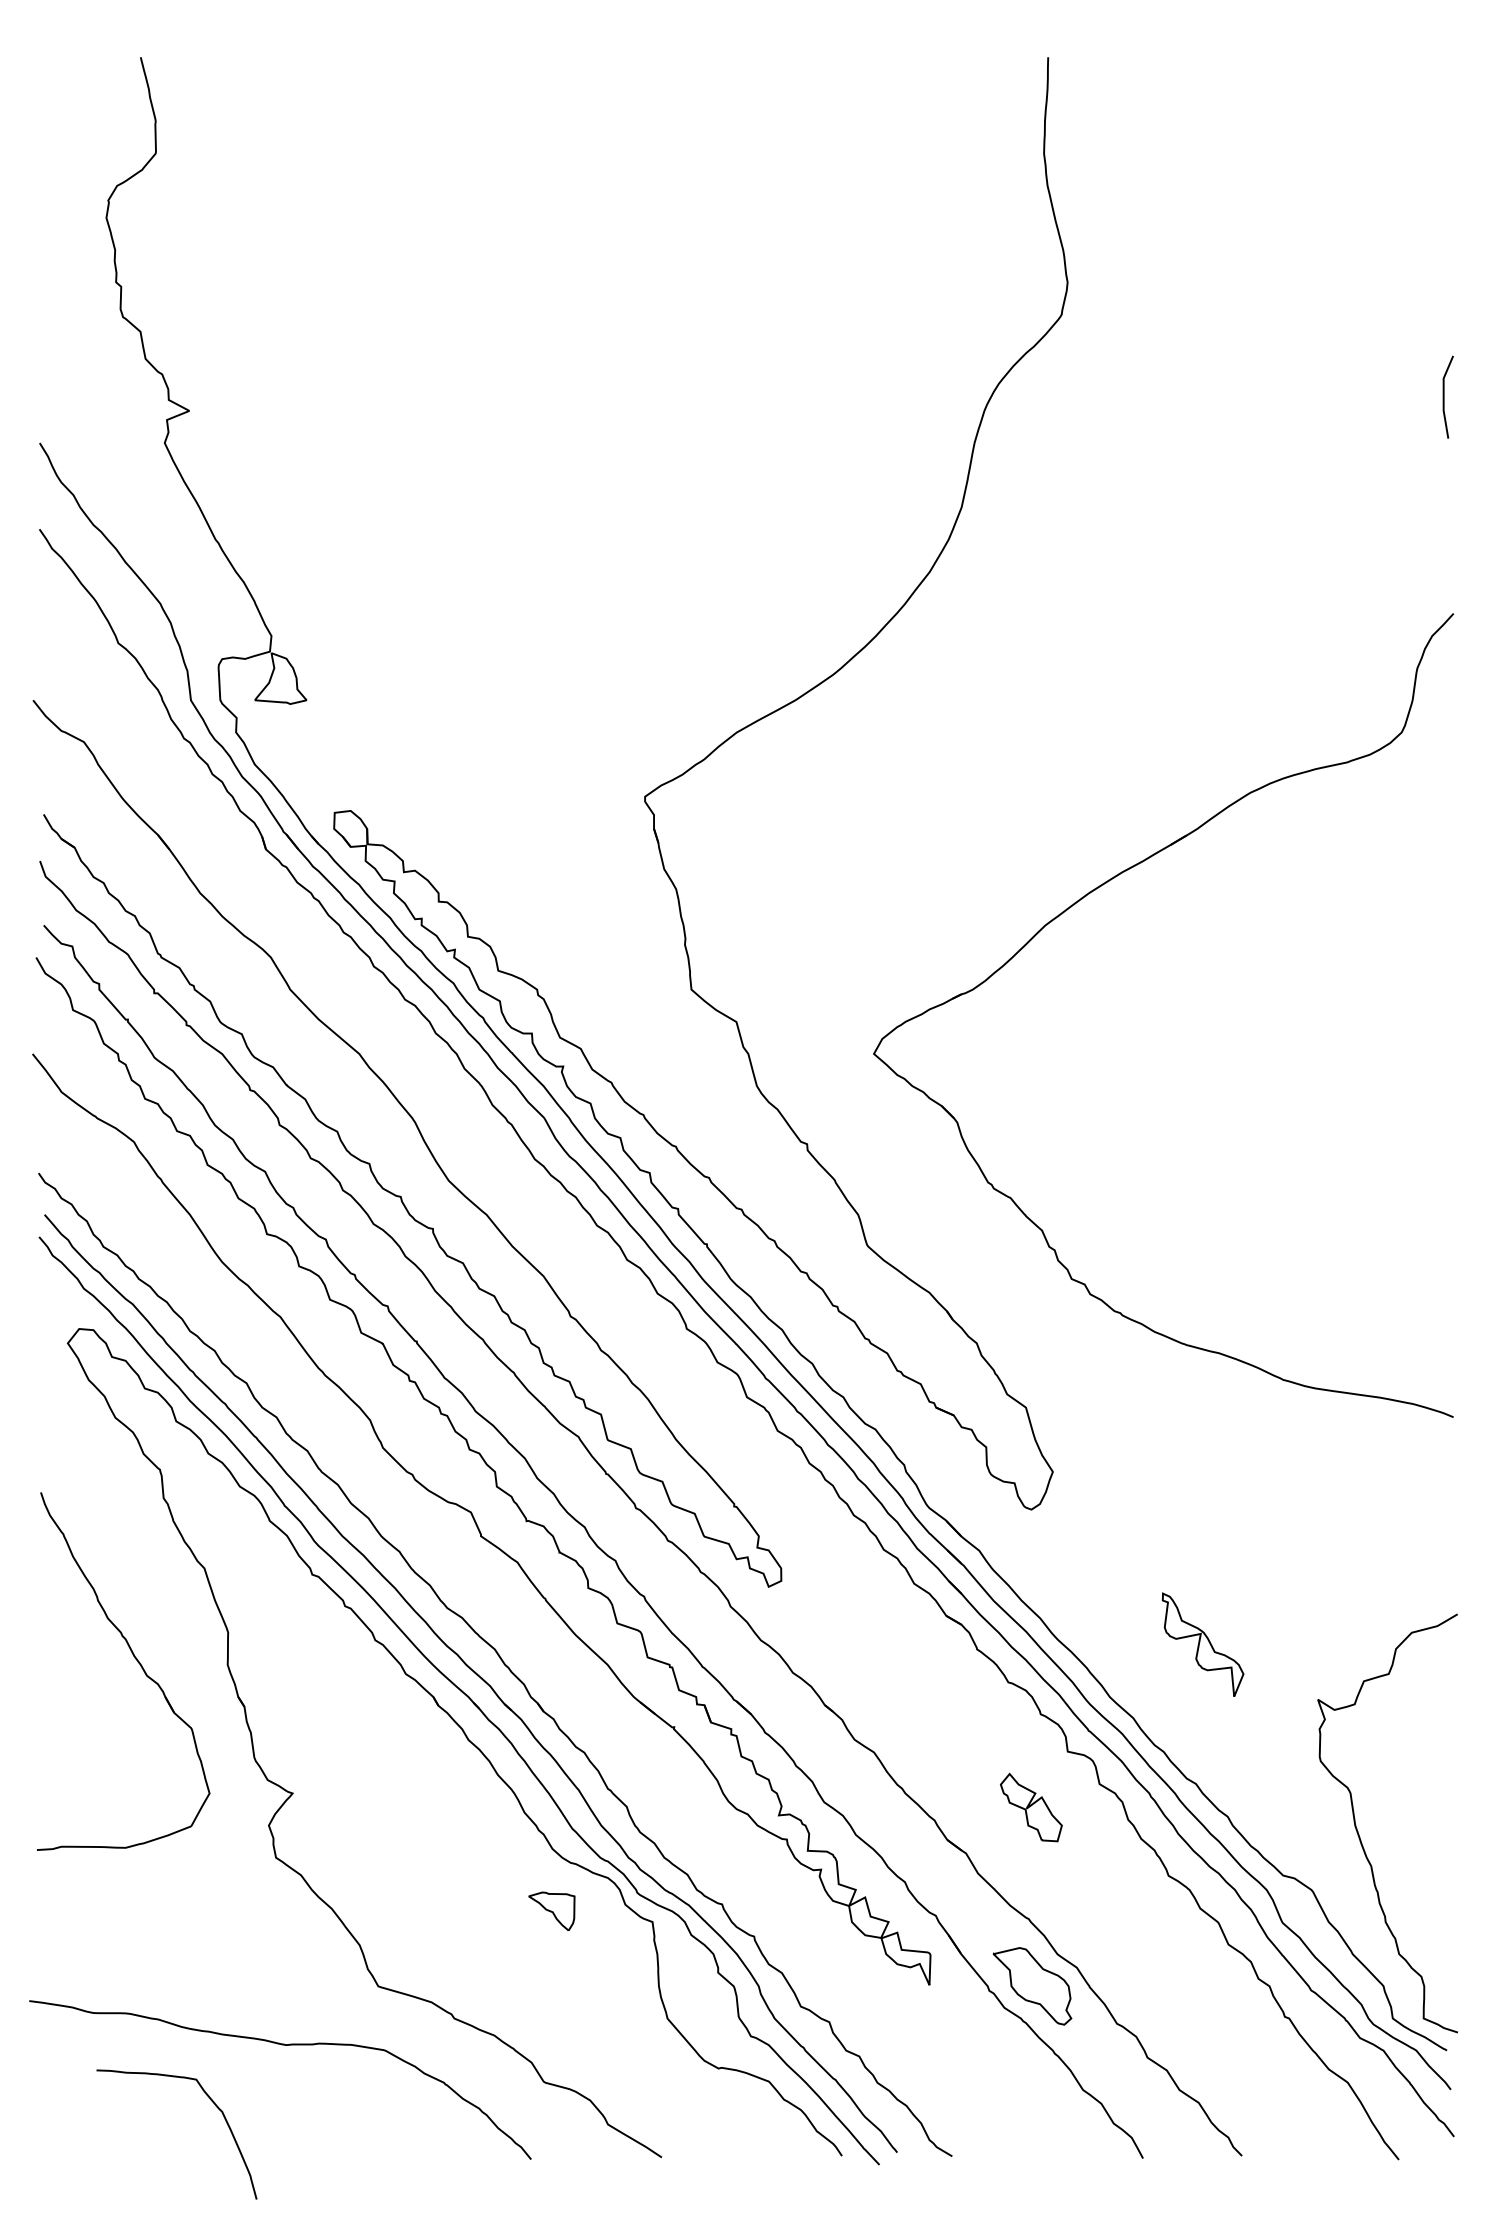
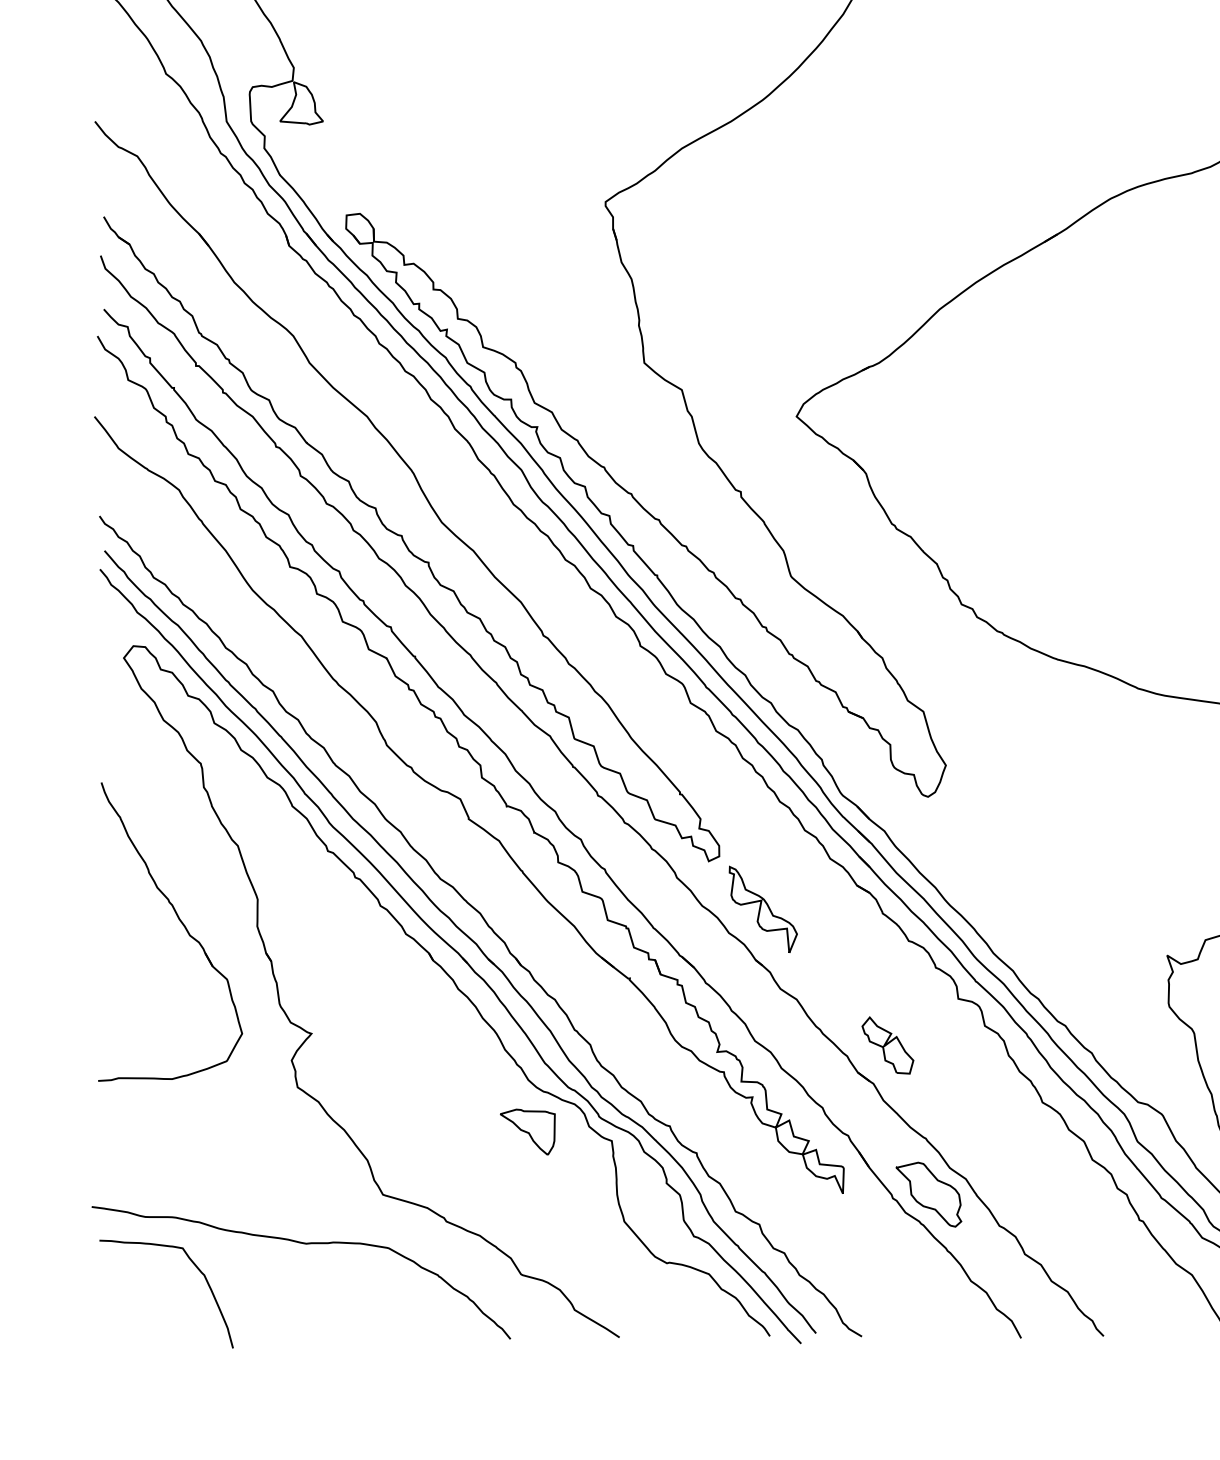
part: (1202, 1644) -> (762, 909), moved
part: (1031, 1807) -> (888, 1045), moved
part: (551, 1911) -> (527, 1132), size x1.43
curve: (215, 2106) -> (198, 1270), moved

